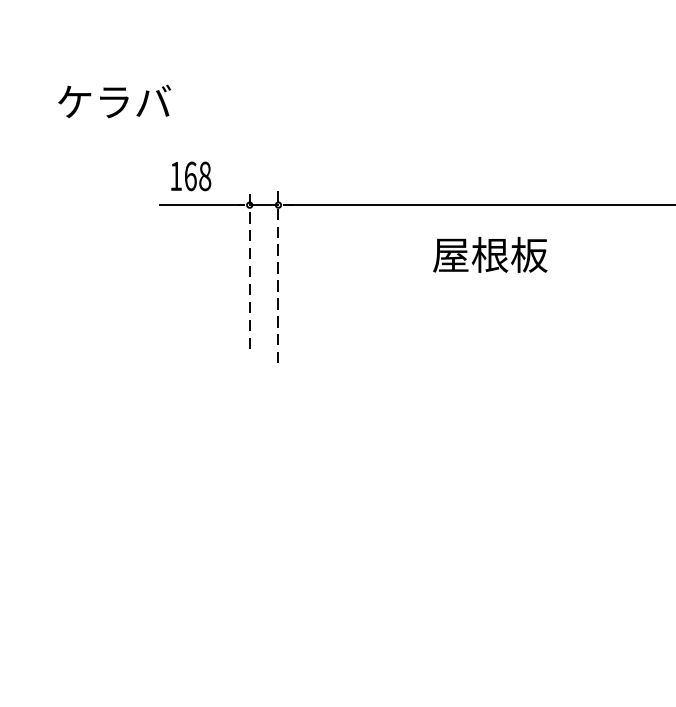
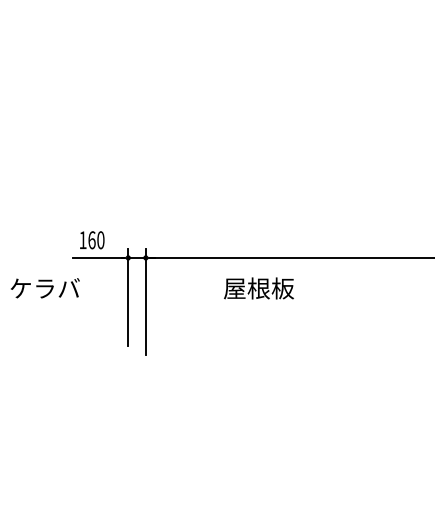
text: (114, 101) -> (45, 288), moved
text: (204, 175) -> (100, 239), 168 -> 160
text: (489, 254) -> (258, 288), moved
line: (250, 269) -> (128, 297), dashed -> solid
line: (277, 277) -> (145, 302), dashed -> solid

